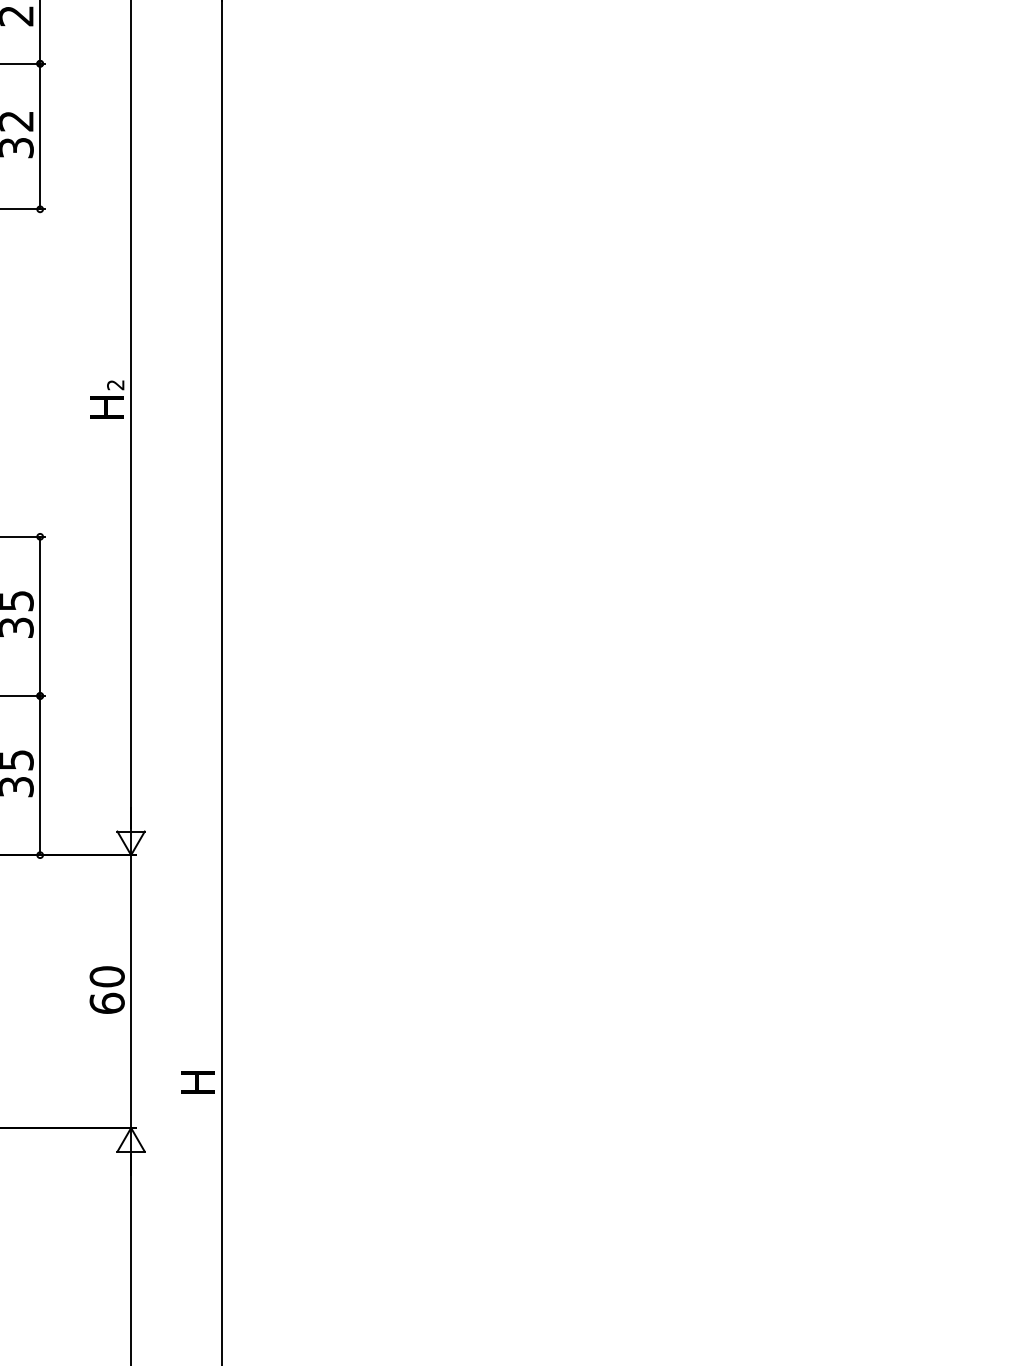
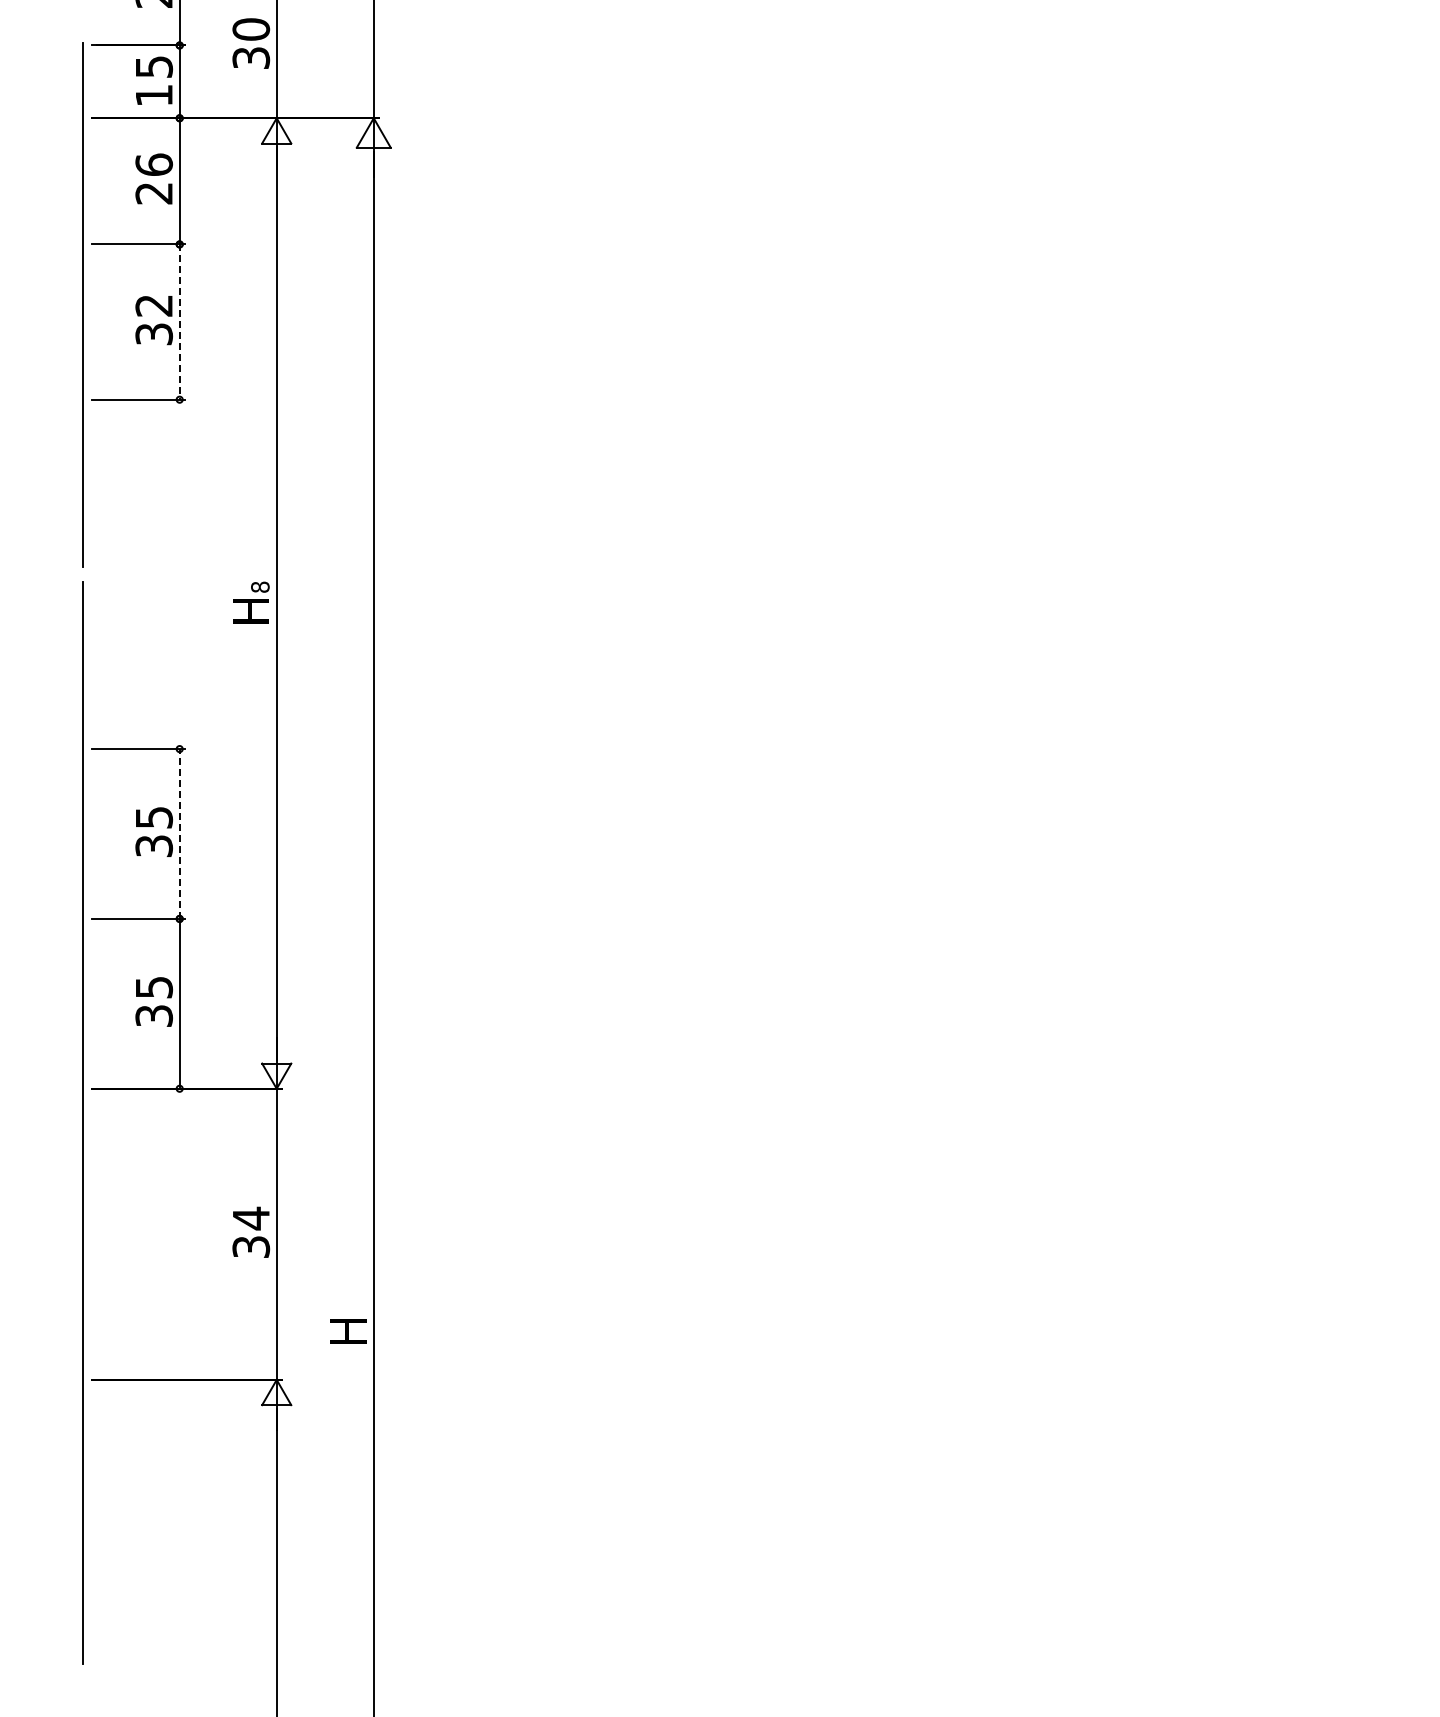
line: (39, 136) -> (179, 322), solid -> dashed
text: (115, 384) -> (260, 586), 2 -> 8
line: (39, 616) -> (179, 834), solid -> dashed
text: (107, 989) -> (251, 1232), 60 -> 34

